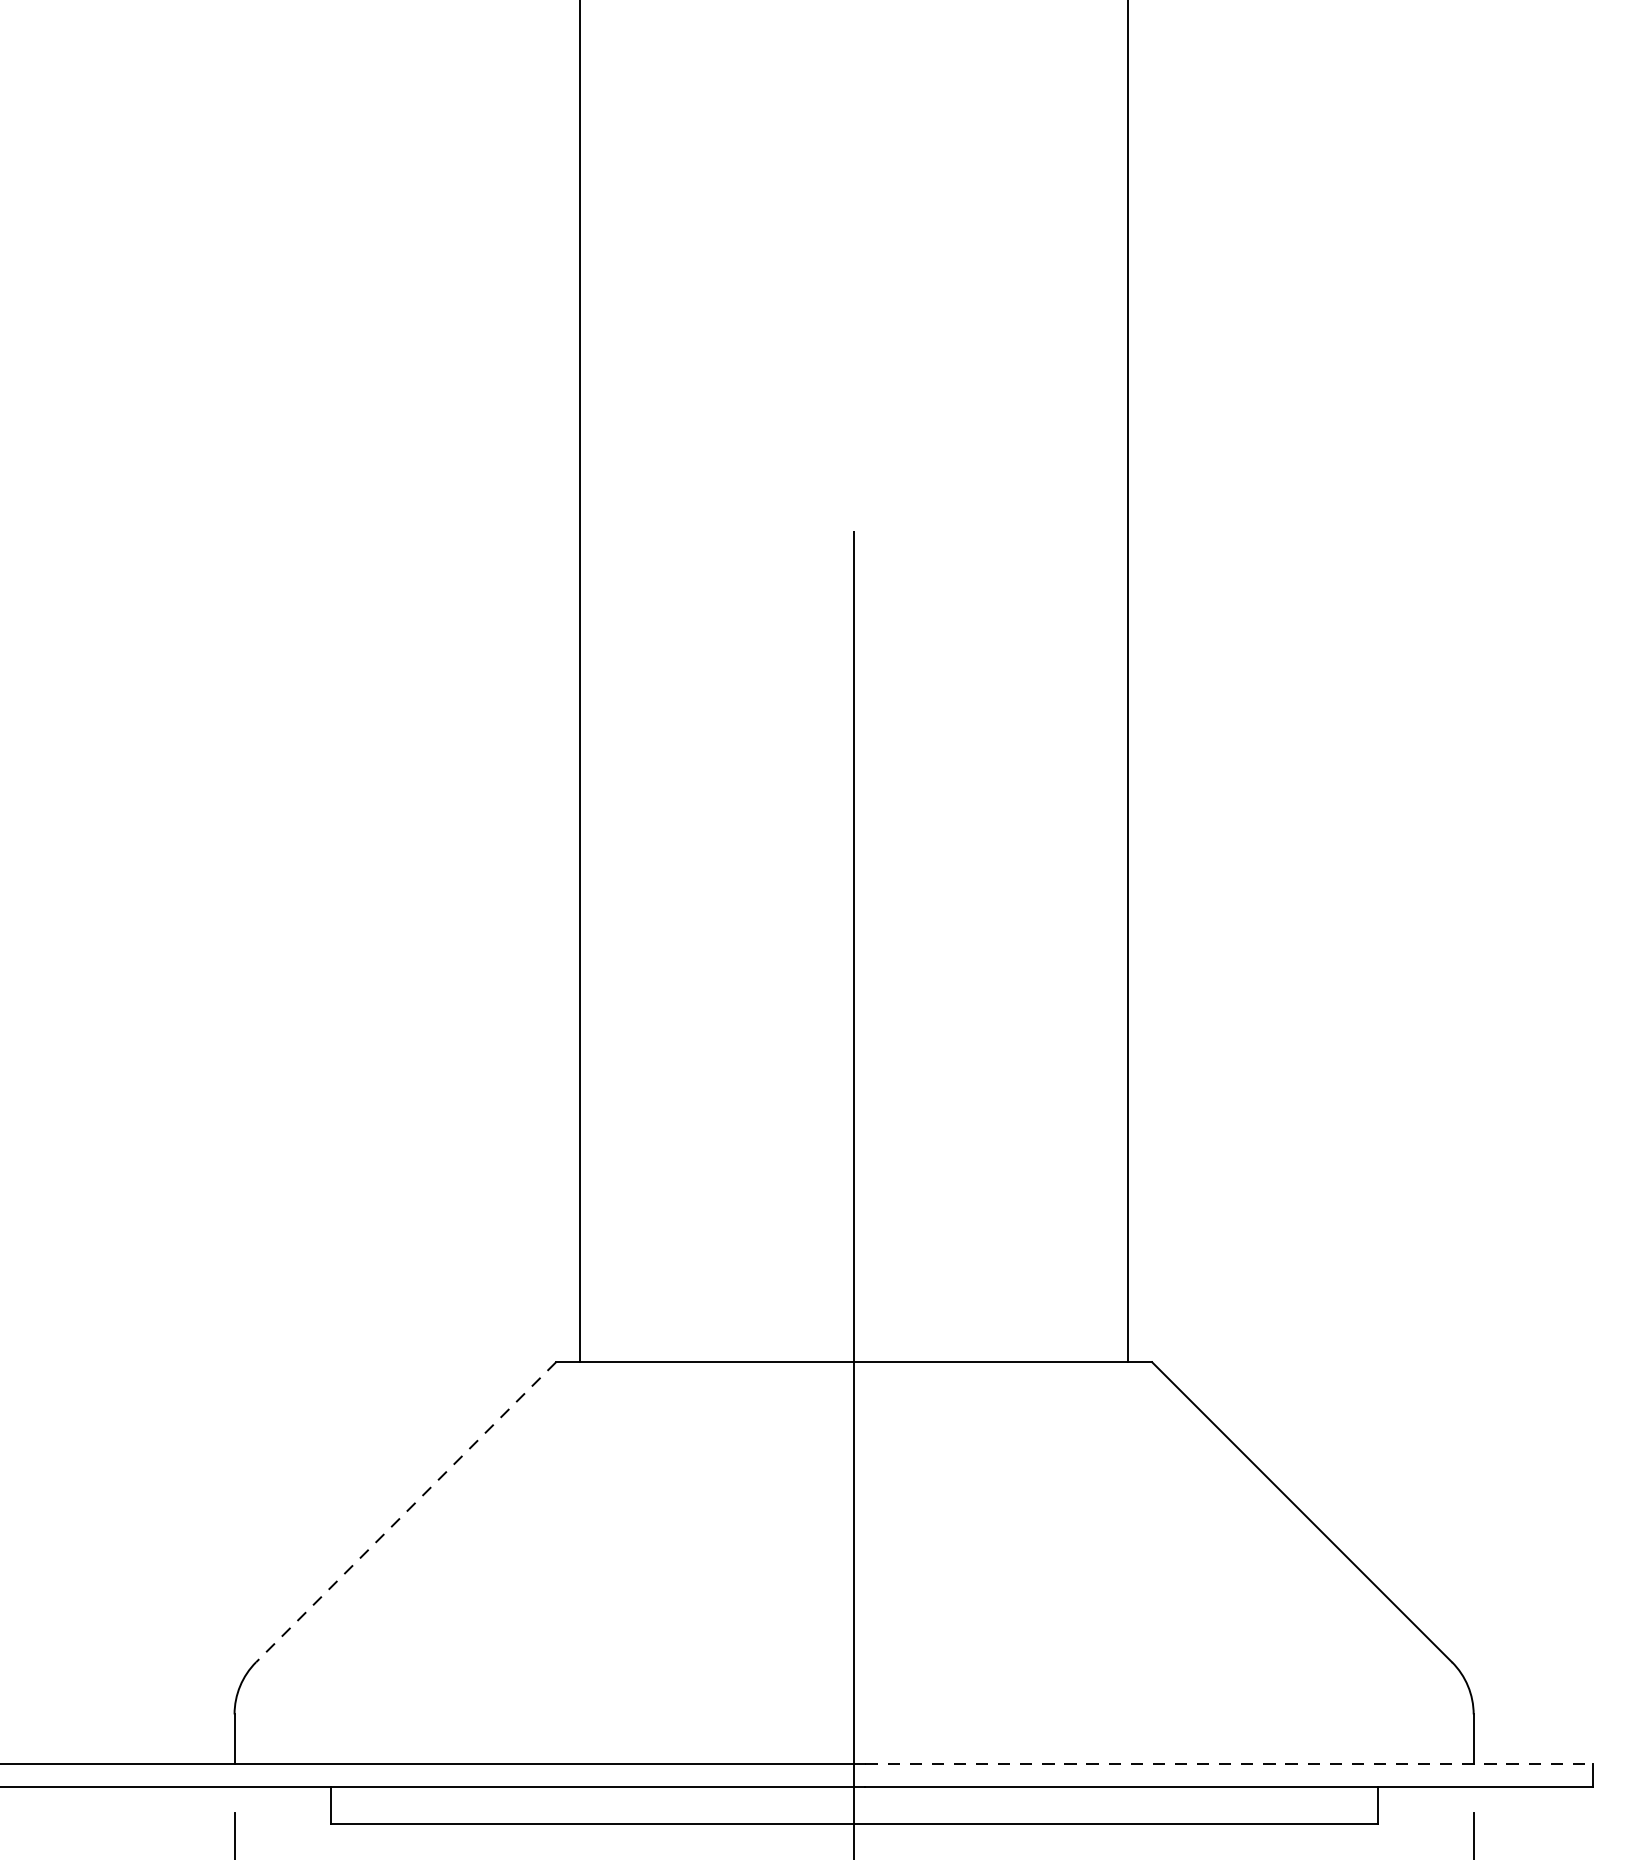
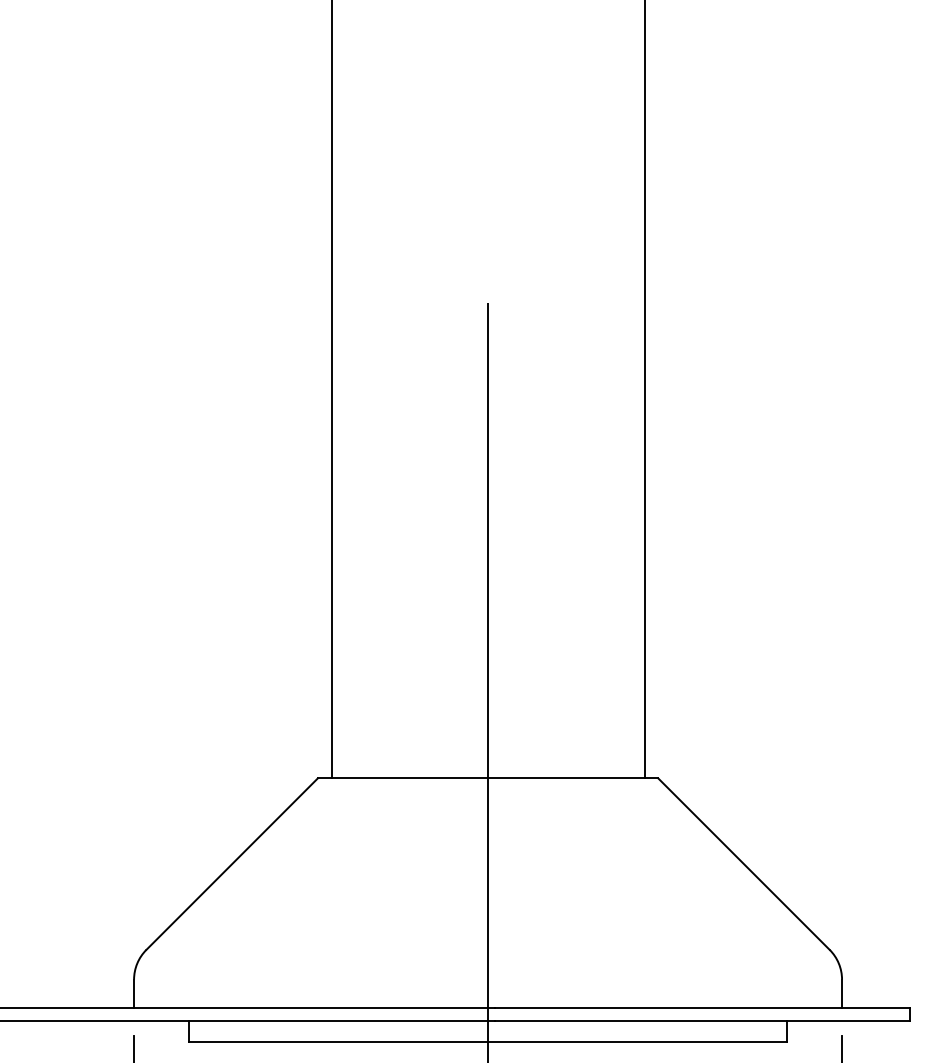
line: (405, 1512) -> (231, 864), dashed -> solid
line: (1229, 1763) -> (702, 1007), dashed -> solid

